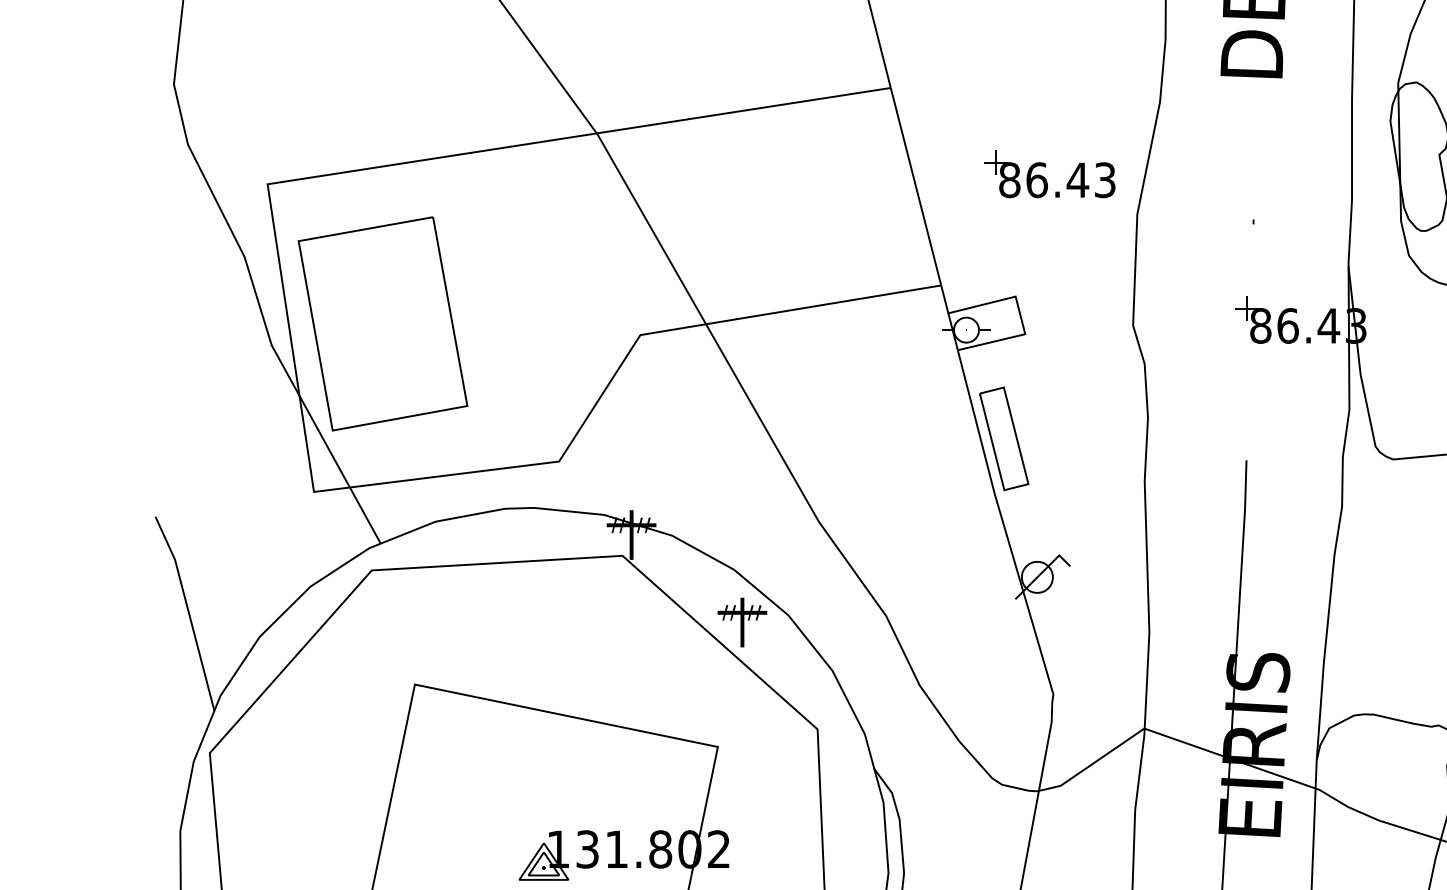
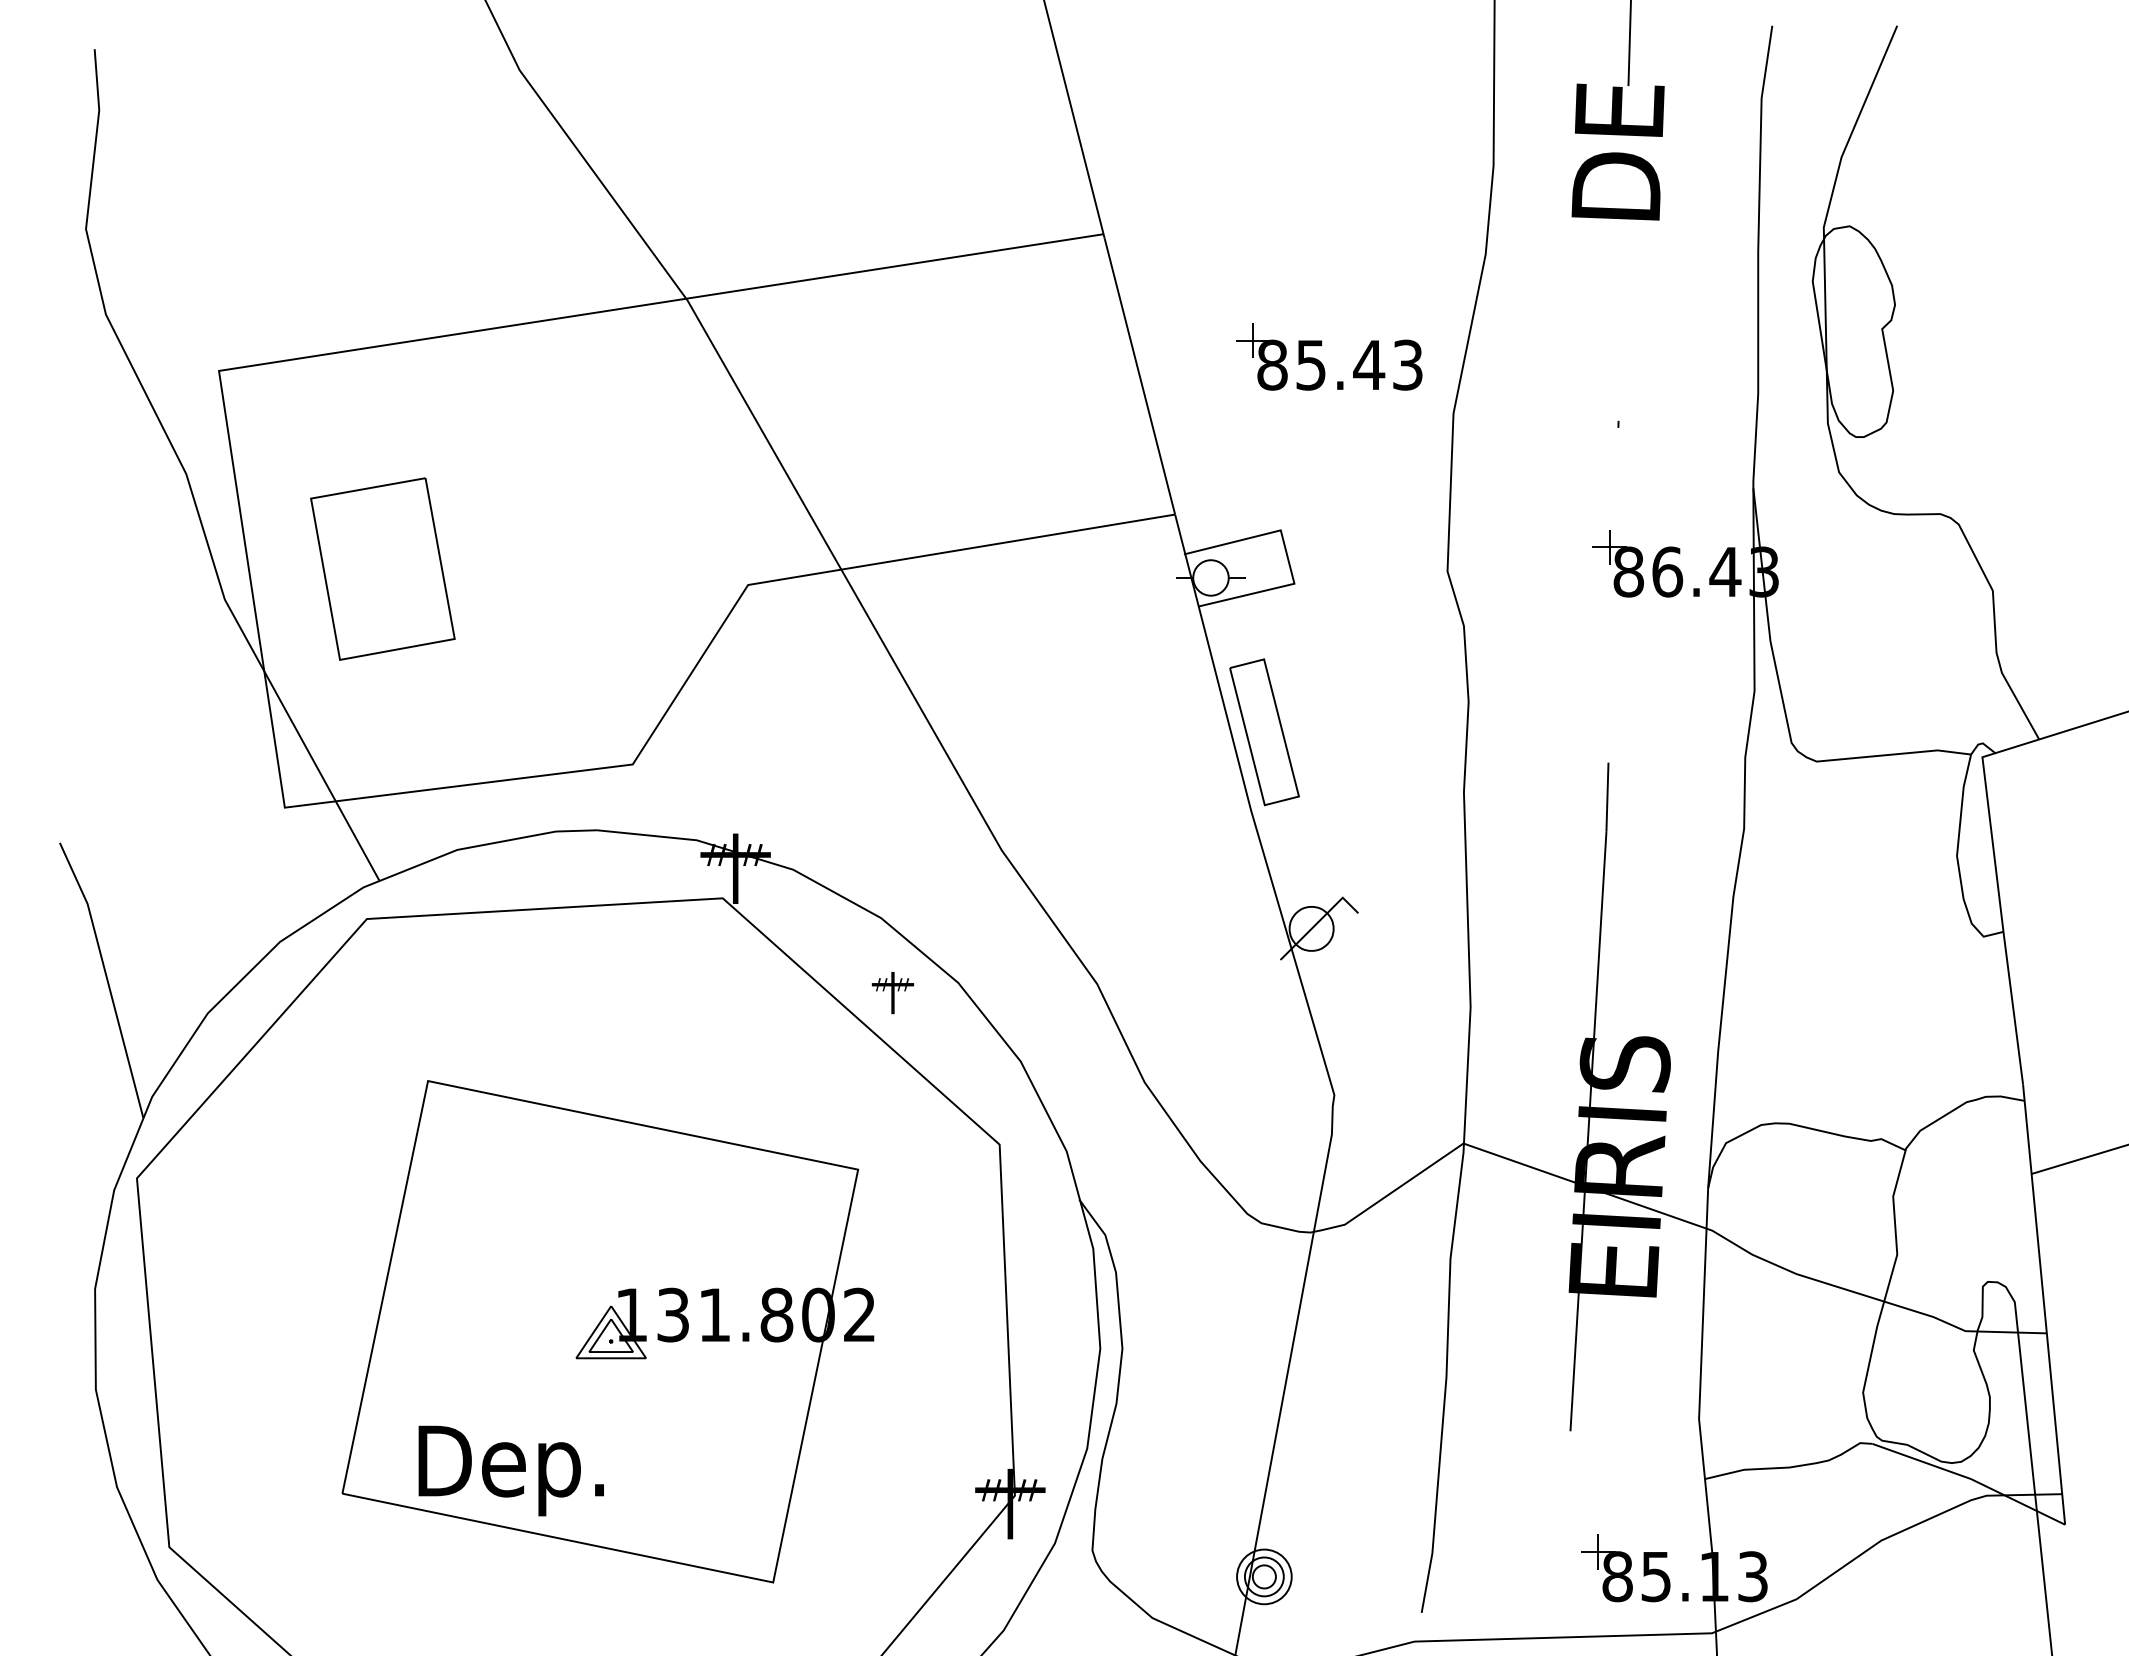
text: (1037, 179) -> (1311, 364), 86.43 -> 85.43
part: (382, 323) -> (382, 568), size x0.6
part: (742, 622) -> (892, 992), size x0.6

